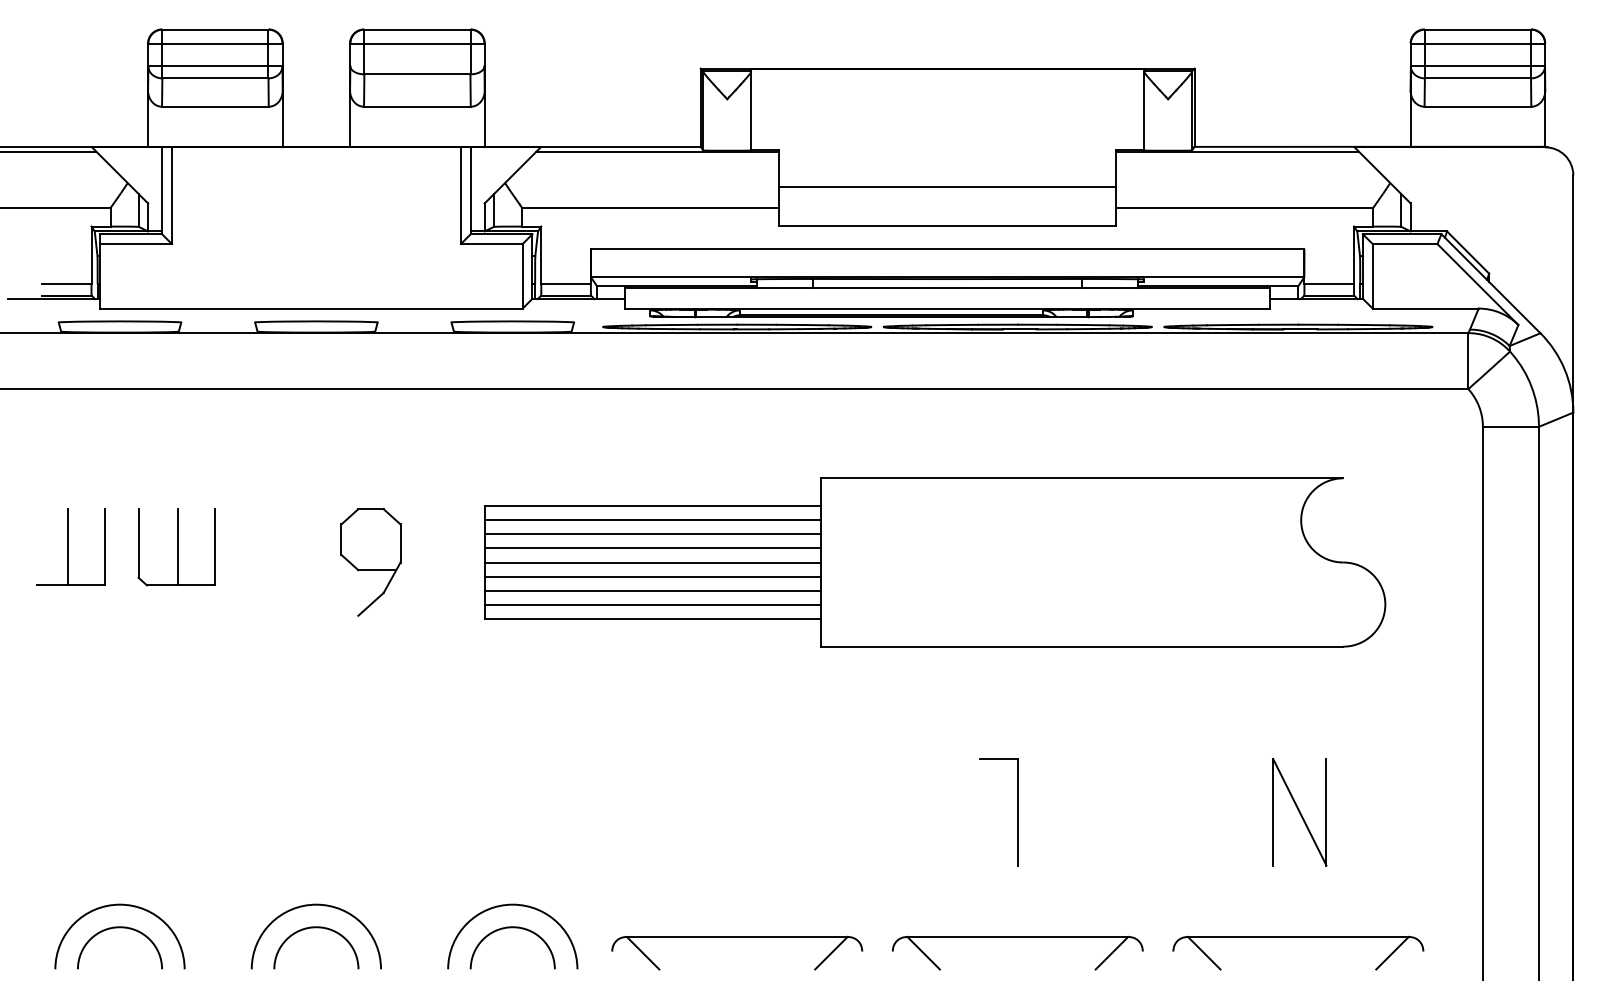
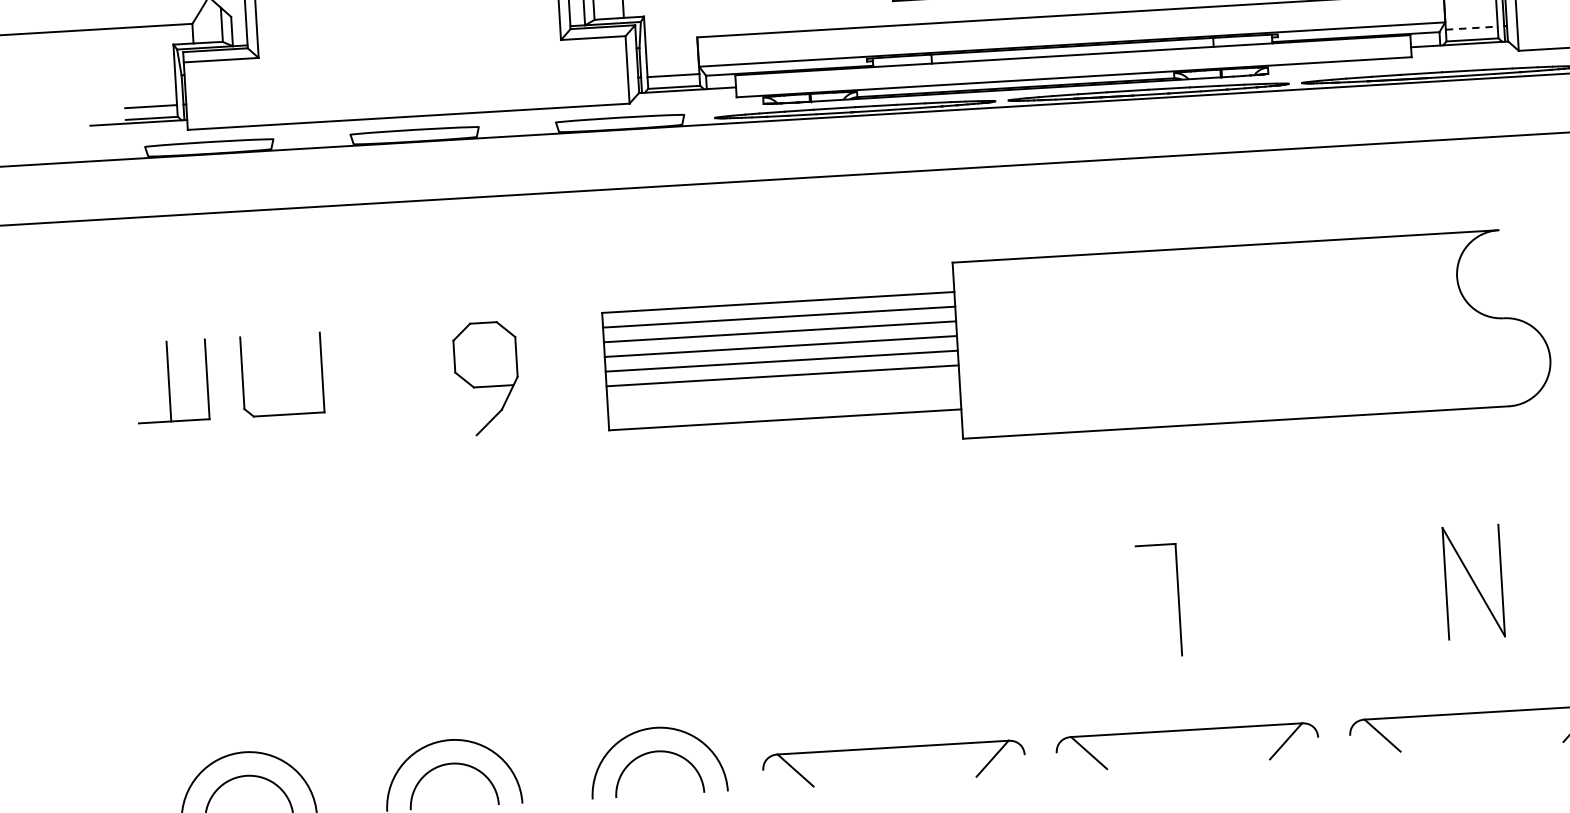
line: (1329, 284) -> (1472, 28), solid -> dashed
line: (177, 547) -> (283, 375), removed
line: (652, 590) -> (782, 390), removed
line: (652, 604) -> (783, 405), removed

